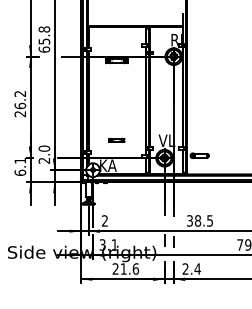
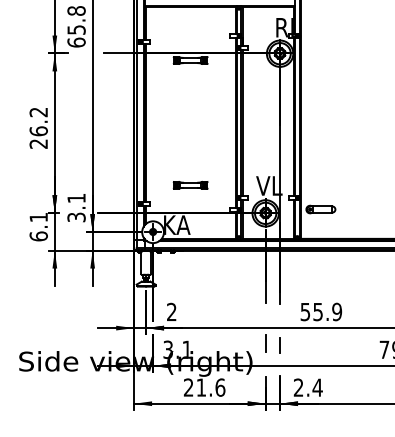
part: (116, 140) -> (189, 185), size x1.43
text: (44, 154) -> (76, 207), 2.0 -> 3.1
text: (200, 220) -> (322, 311), 38.5 -> 55.9

